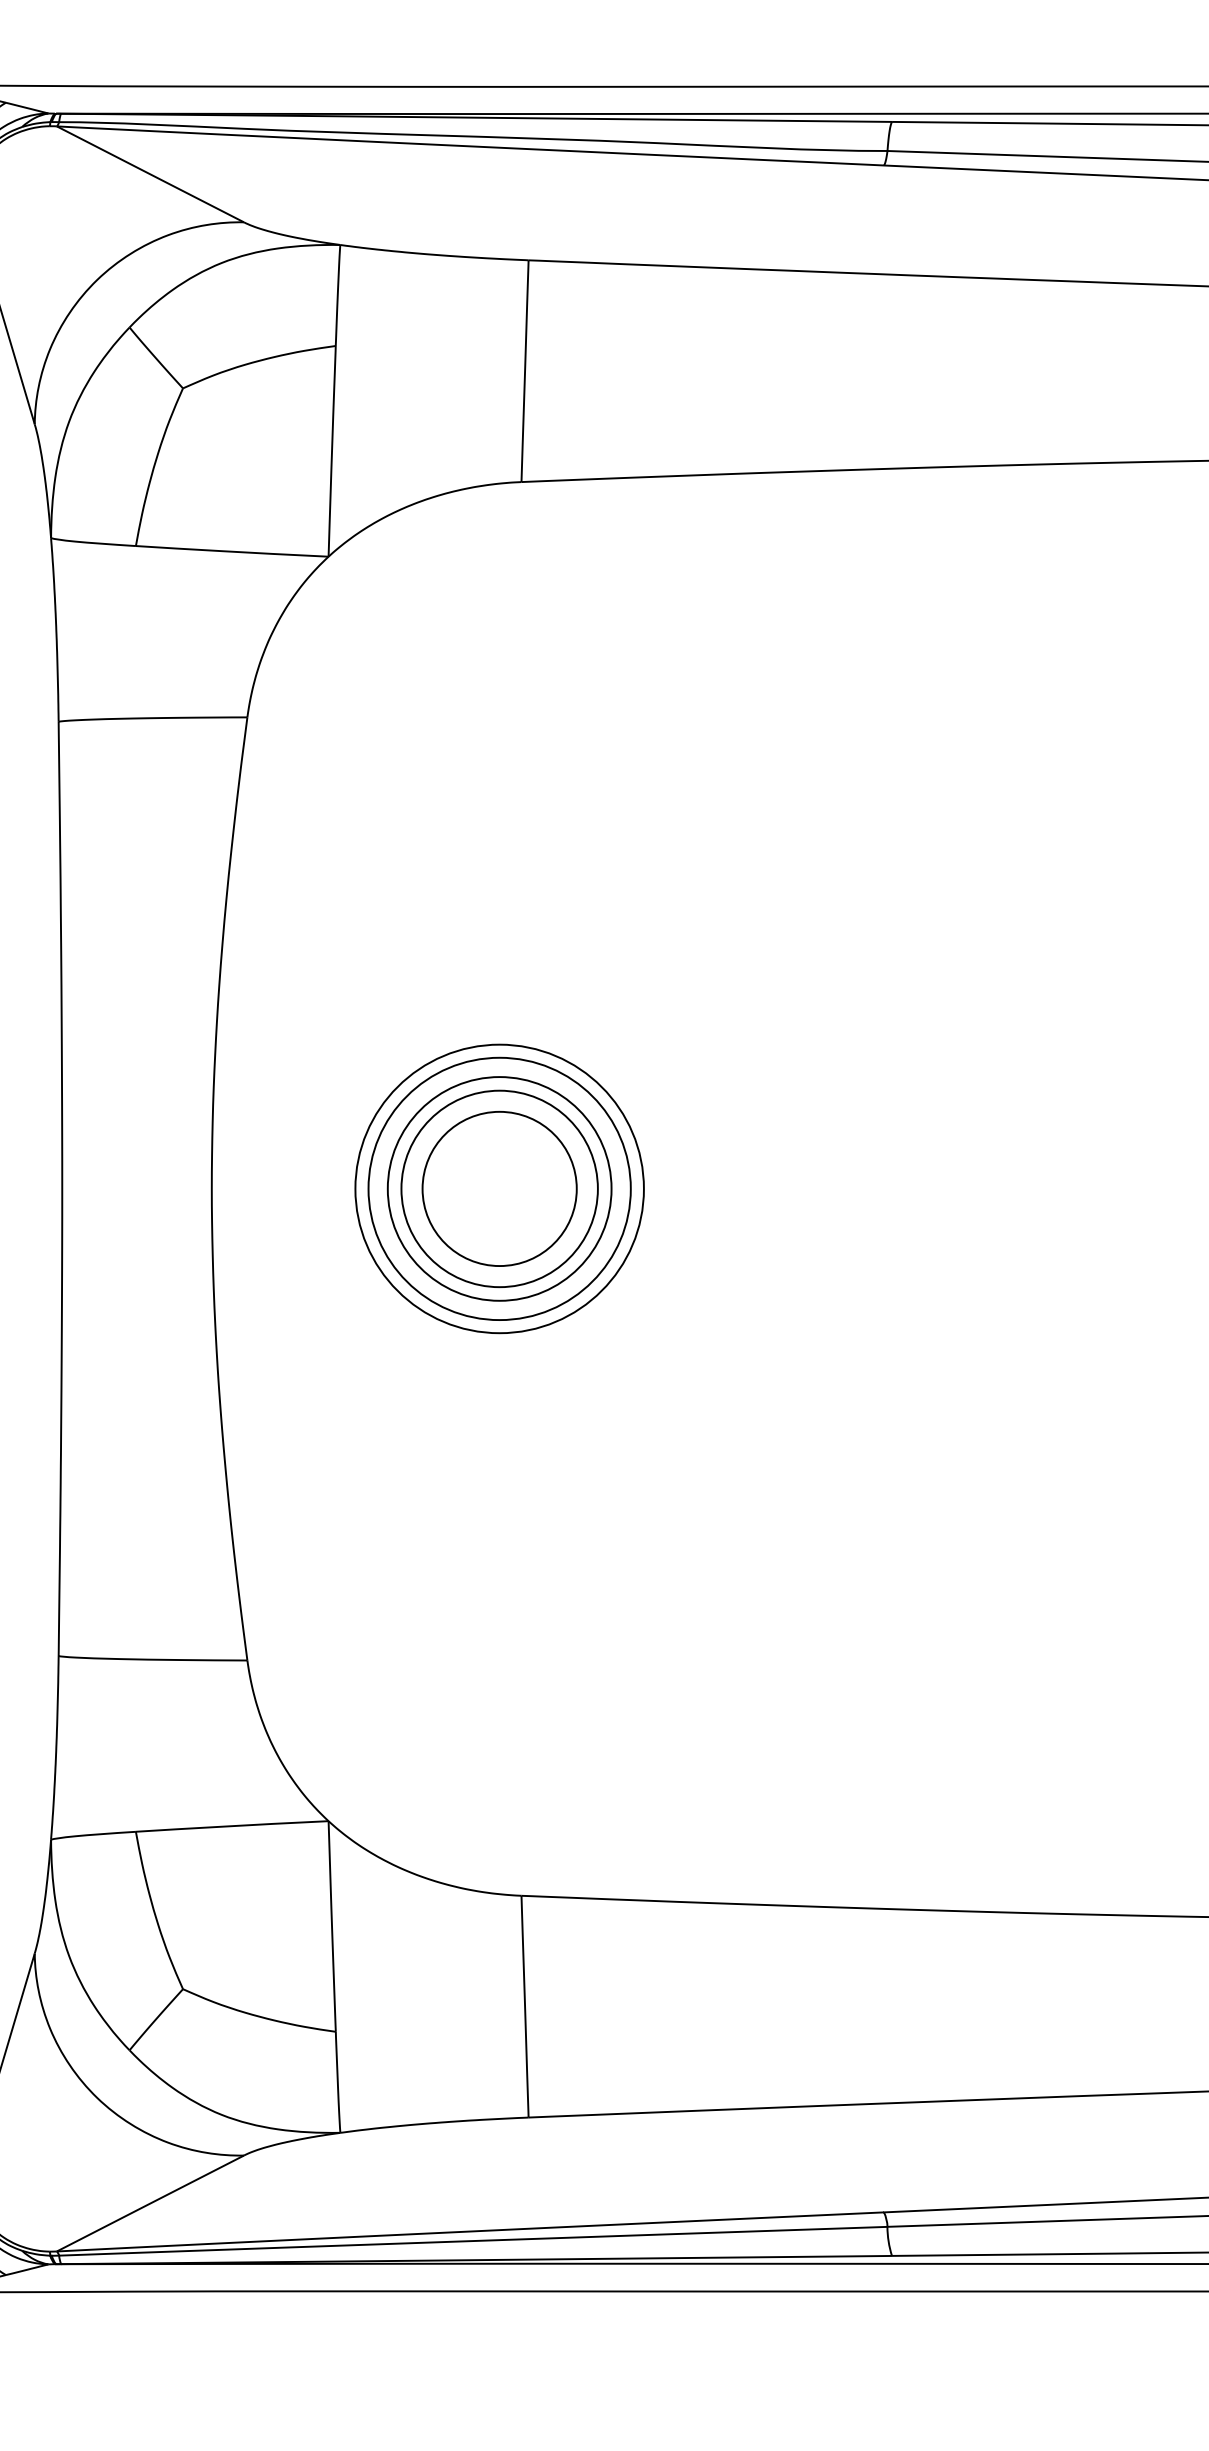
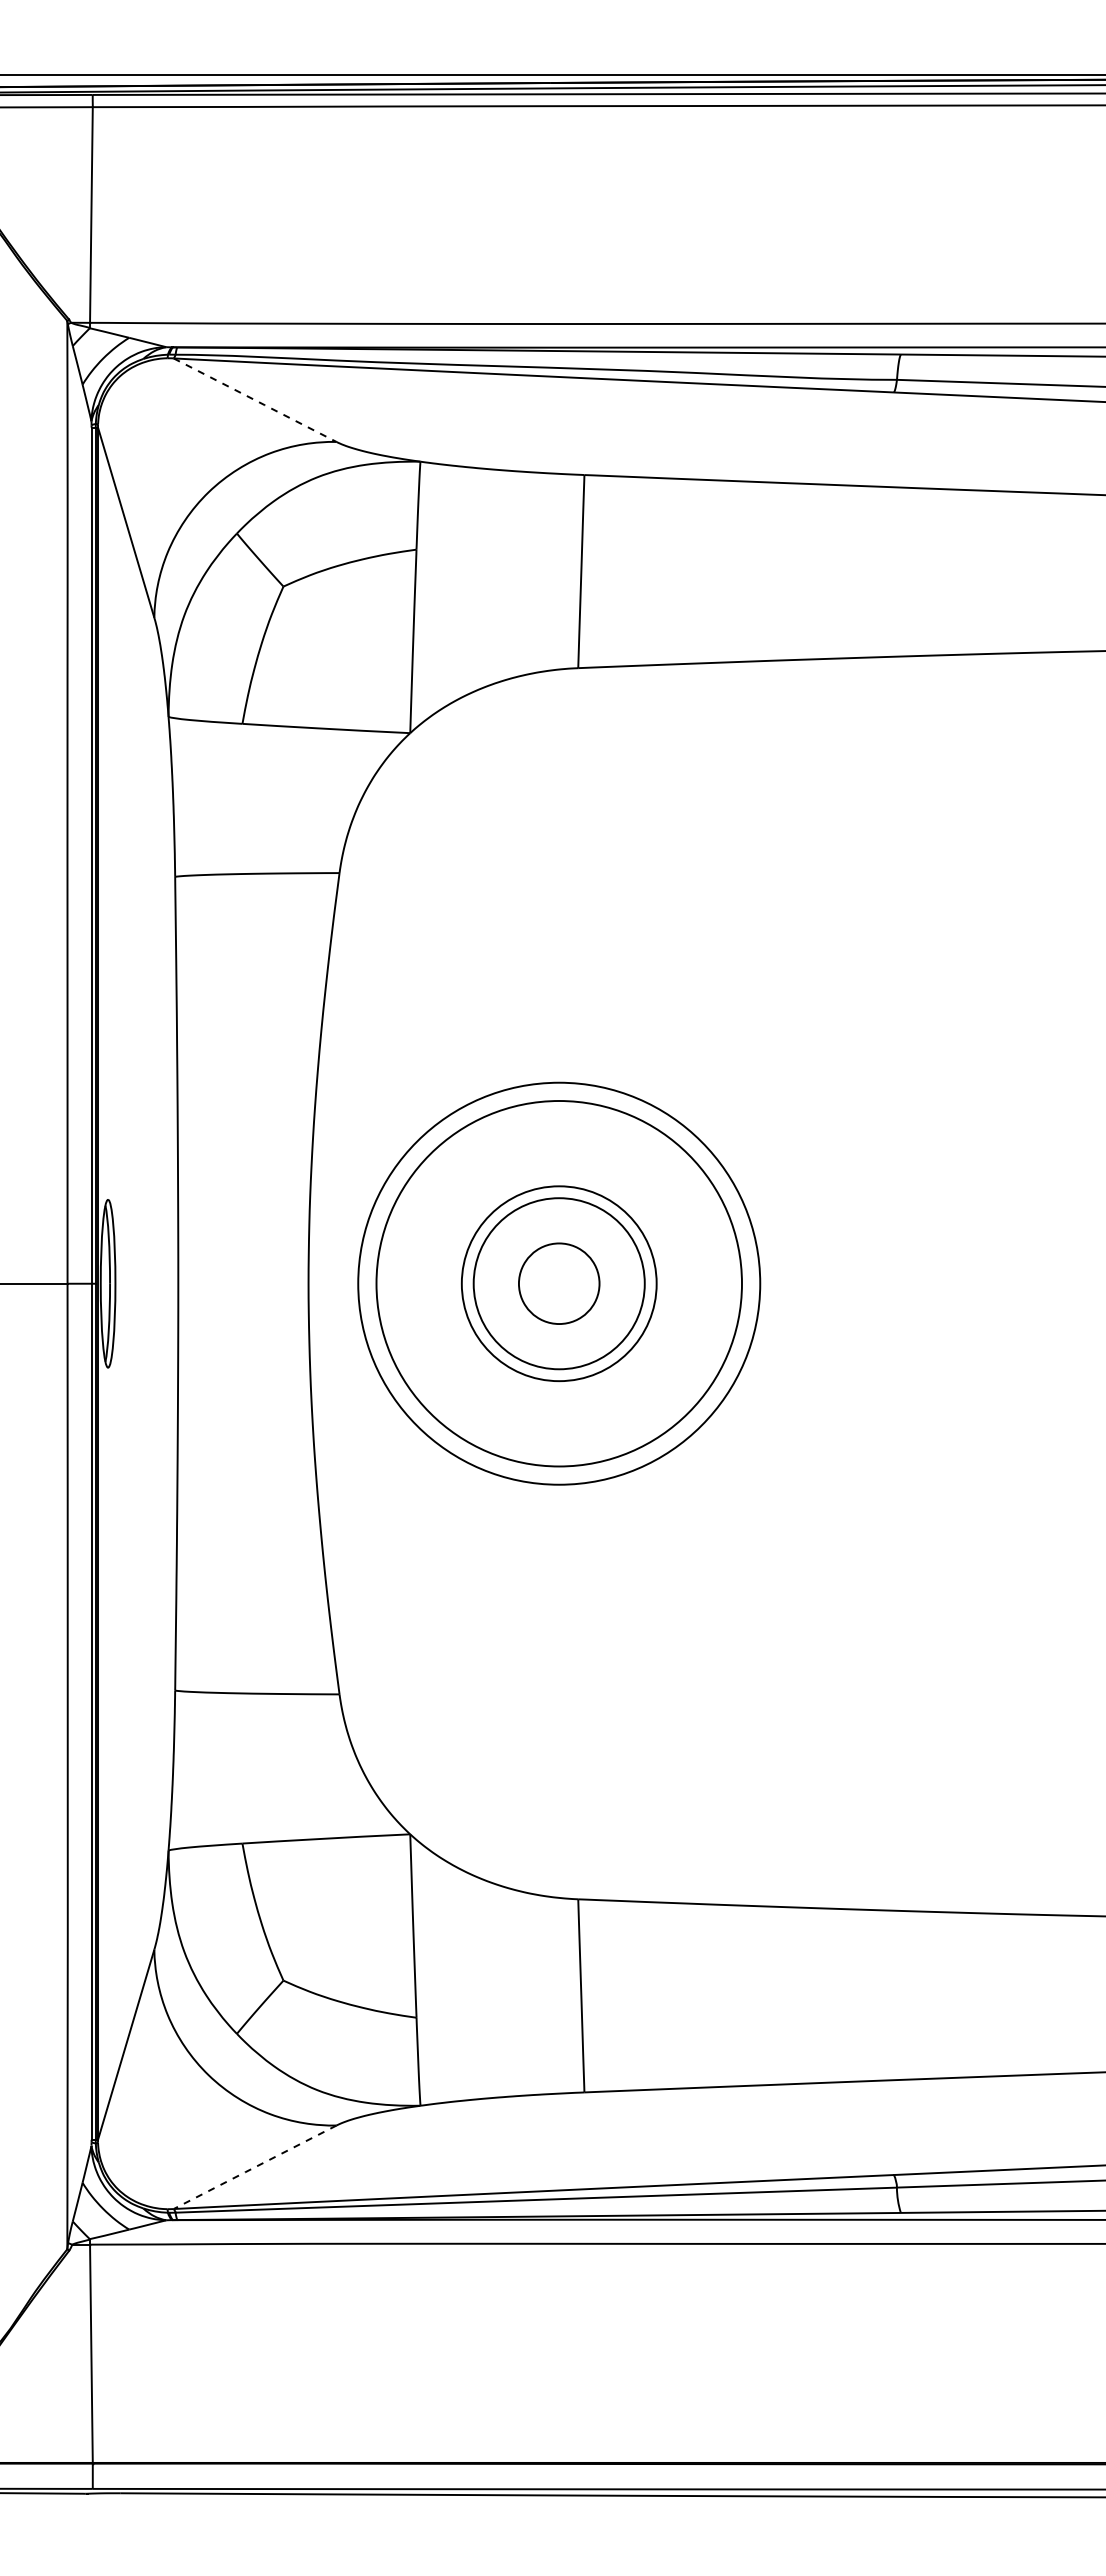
line: (152, 174) -> (256, 400), solid -> dashed
circle: (498, 1188) -> (558, 1283), size x1.6
circle: (499, 1188) -> (559, 1283), size x0.6
circle: (499, 1188) -> (559, 1283), size x1.6
line: (149, 2203) -> (254, 2167), solid -> dashed

